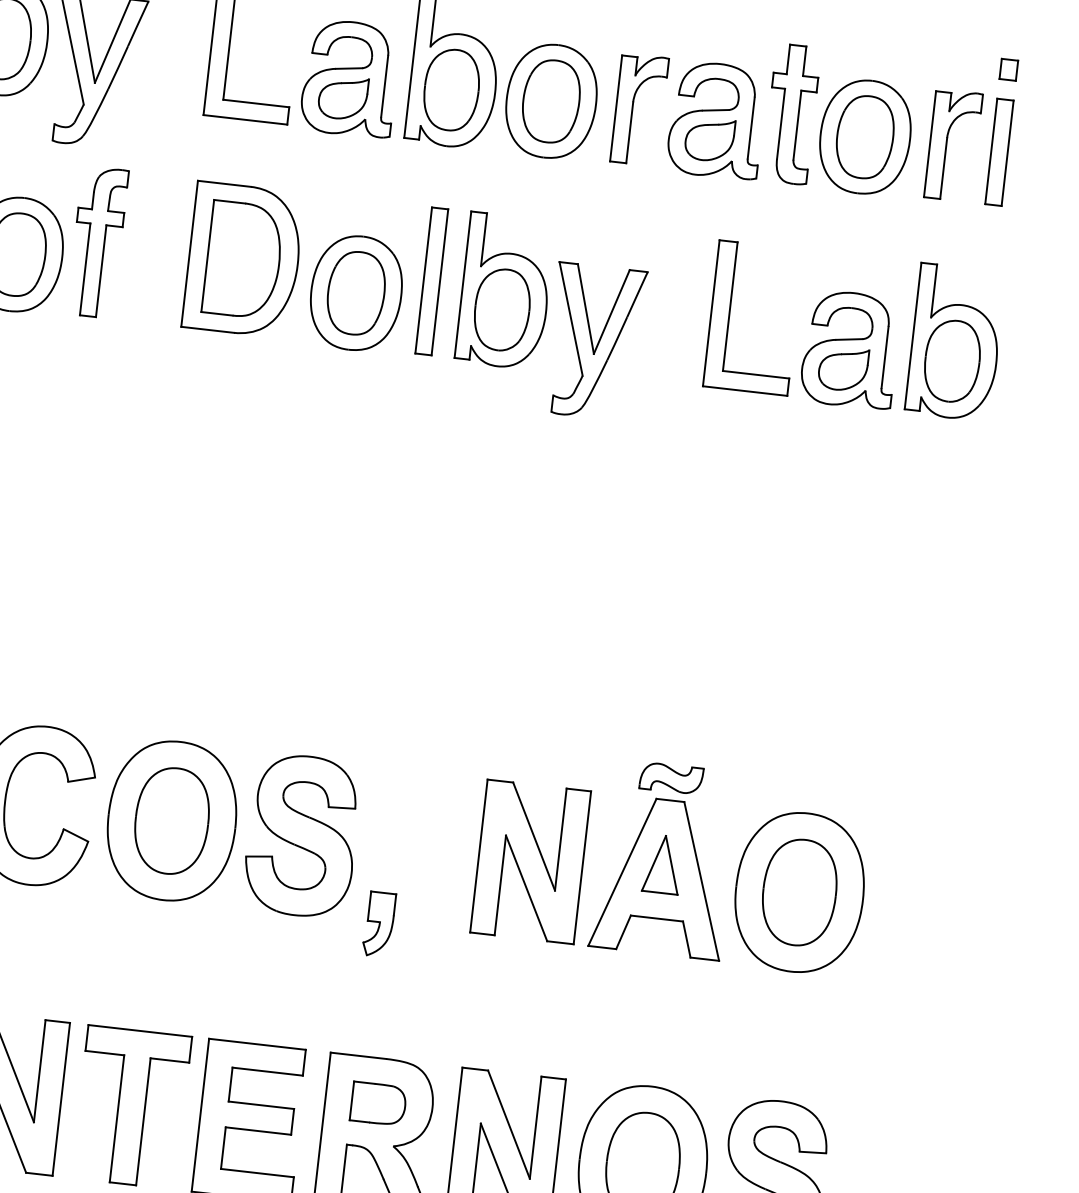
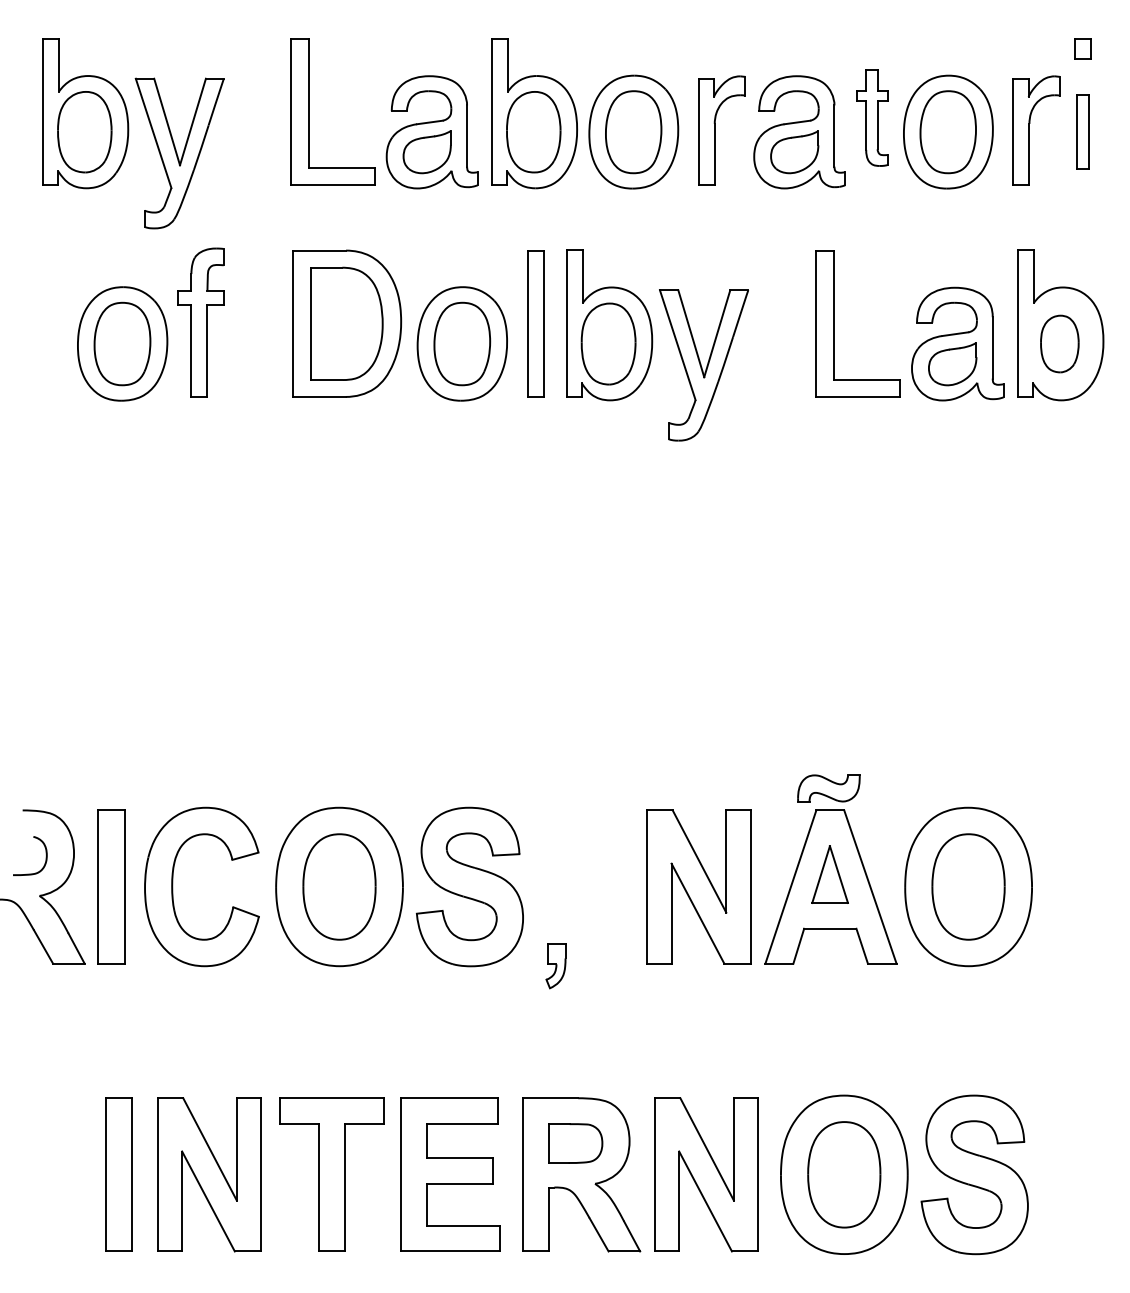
part: (791, 113) -> (872, 117), size x0.7
part: (999, 151) -> (1082, 131), size x0.7
part: (952, 360) -> (1059, 343), size x0.7
part: (378, 923) -> (555, 965), size x0.7

